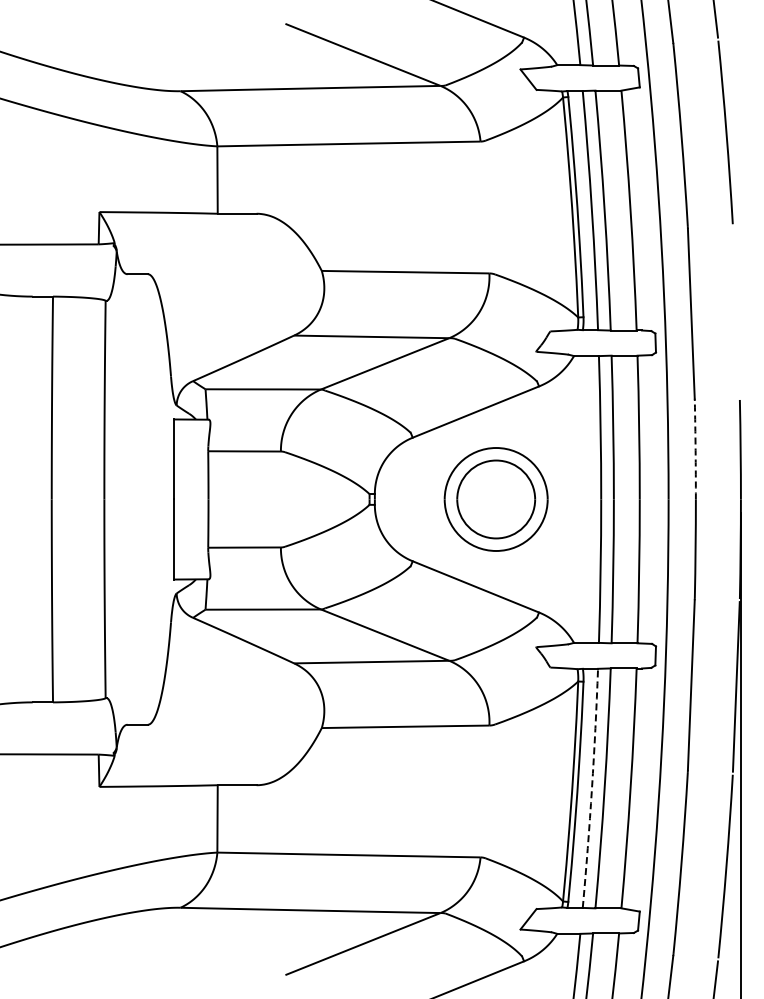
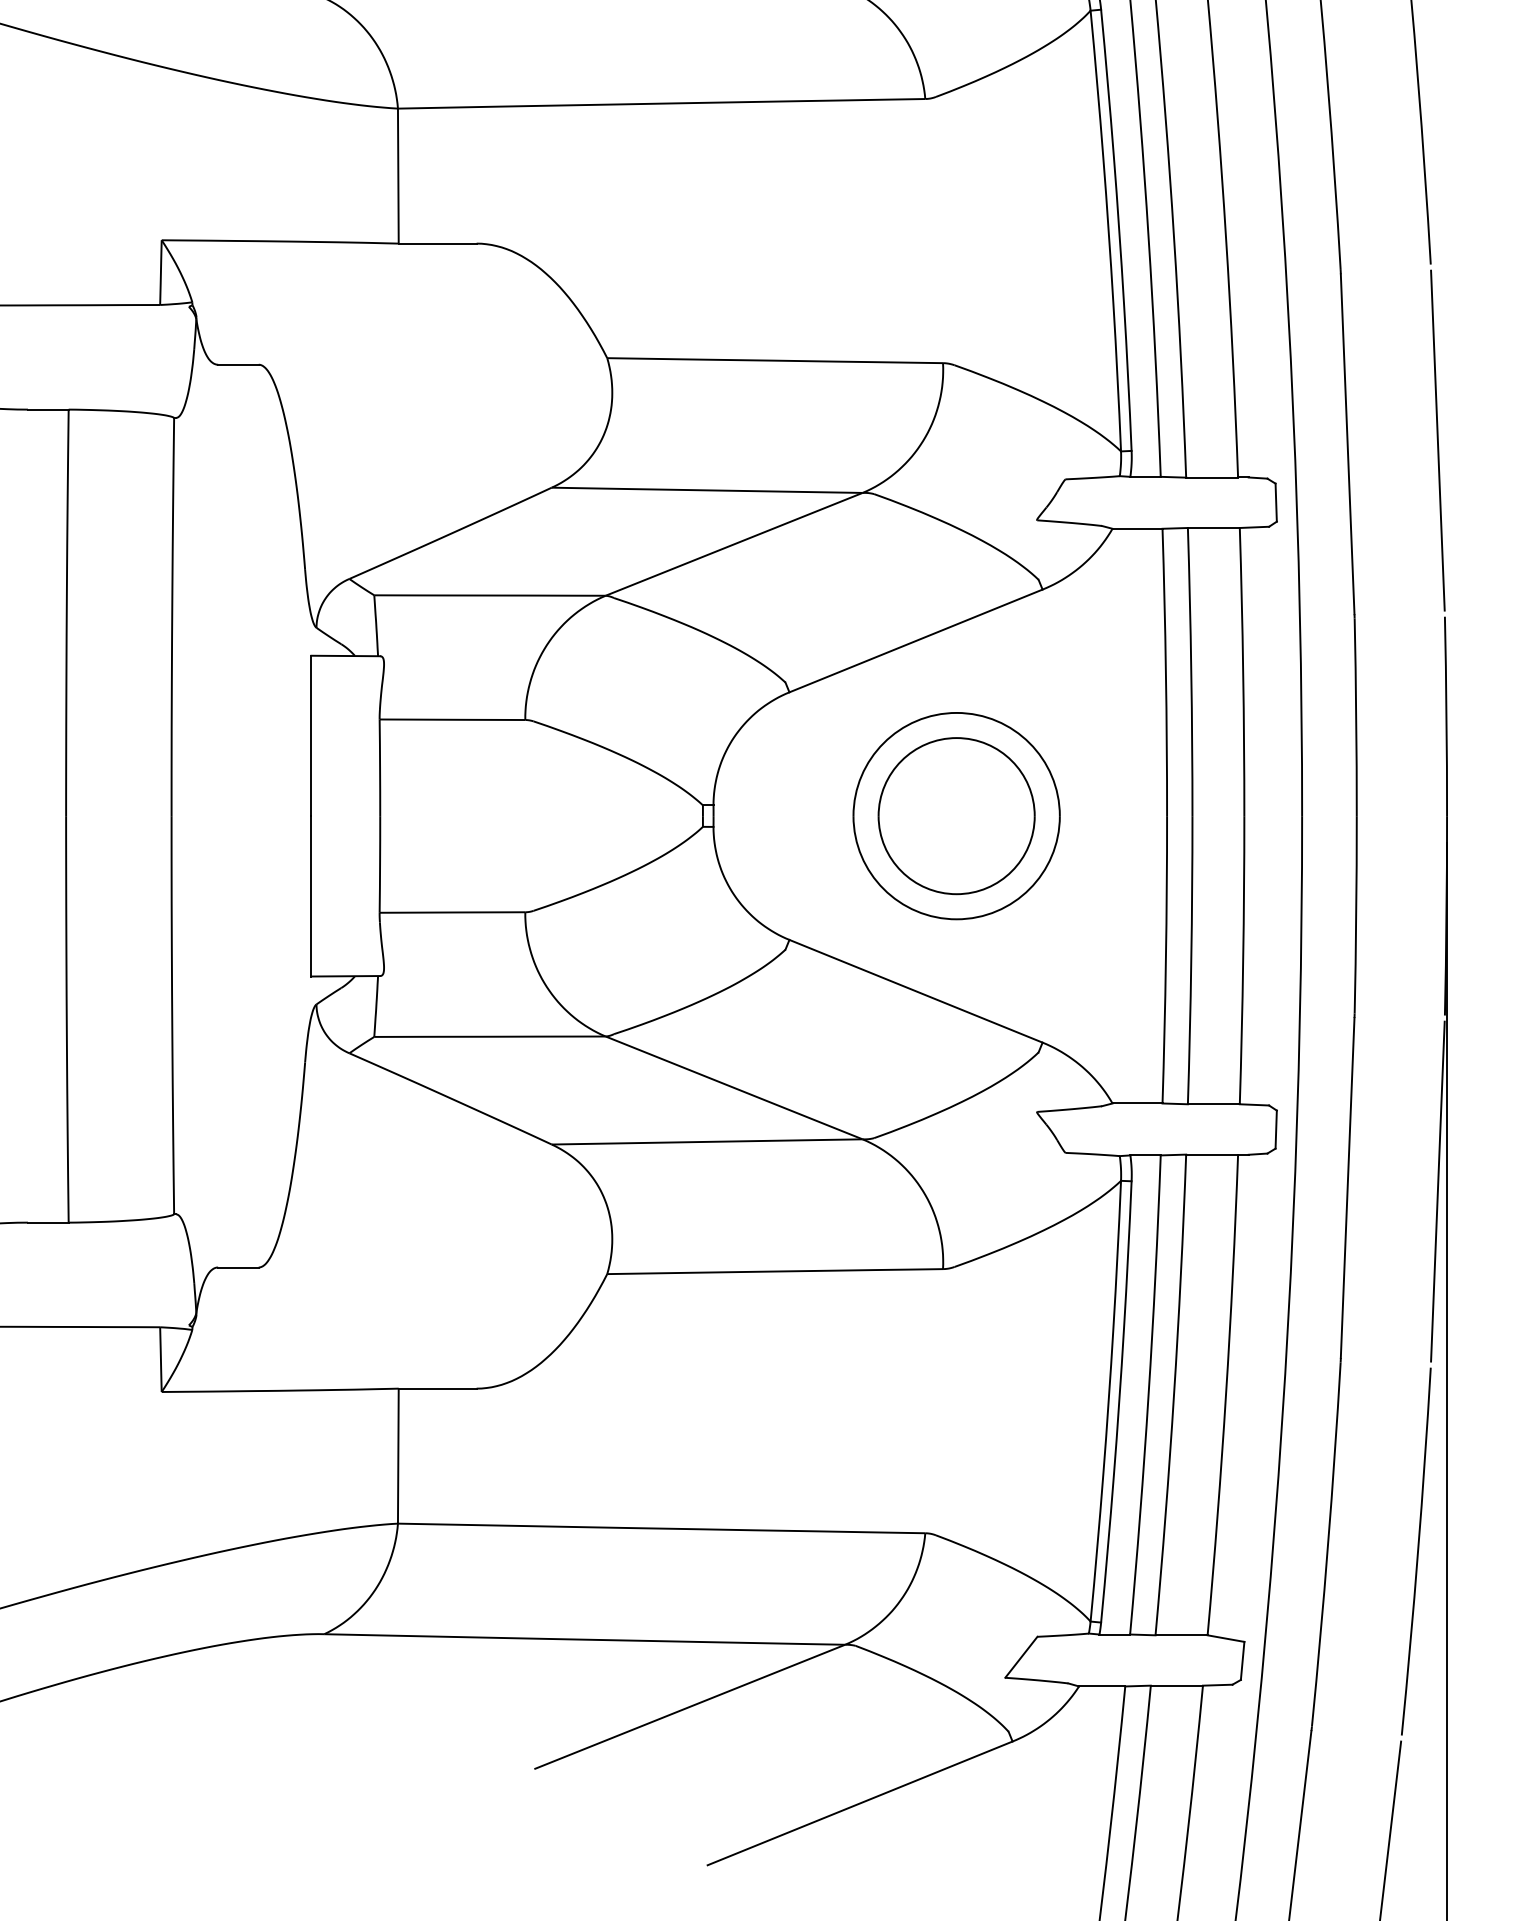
line: (735, 311) -> (1436, 439), added
arc: (695, 450) -> (1355, 717), dashed -> solid
arc: (591, 788) -> (1147, 1395), dashed -> solid

